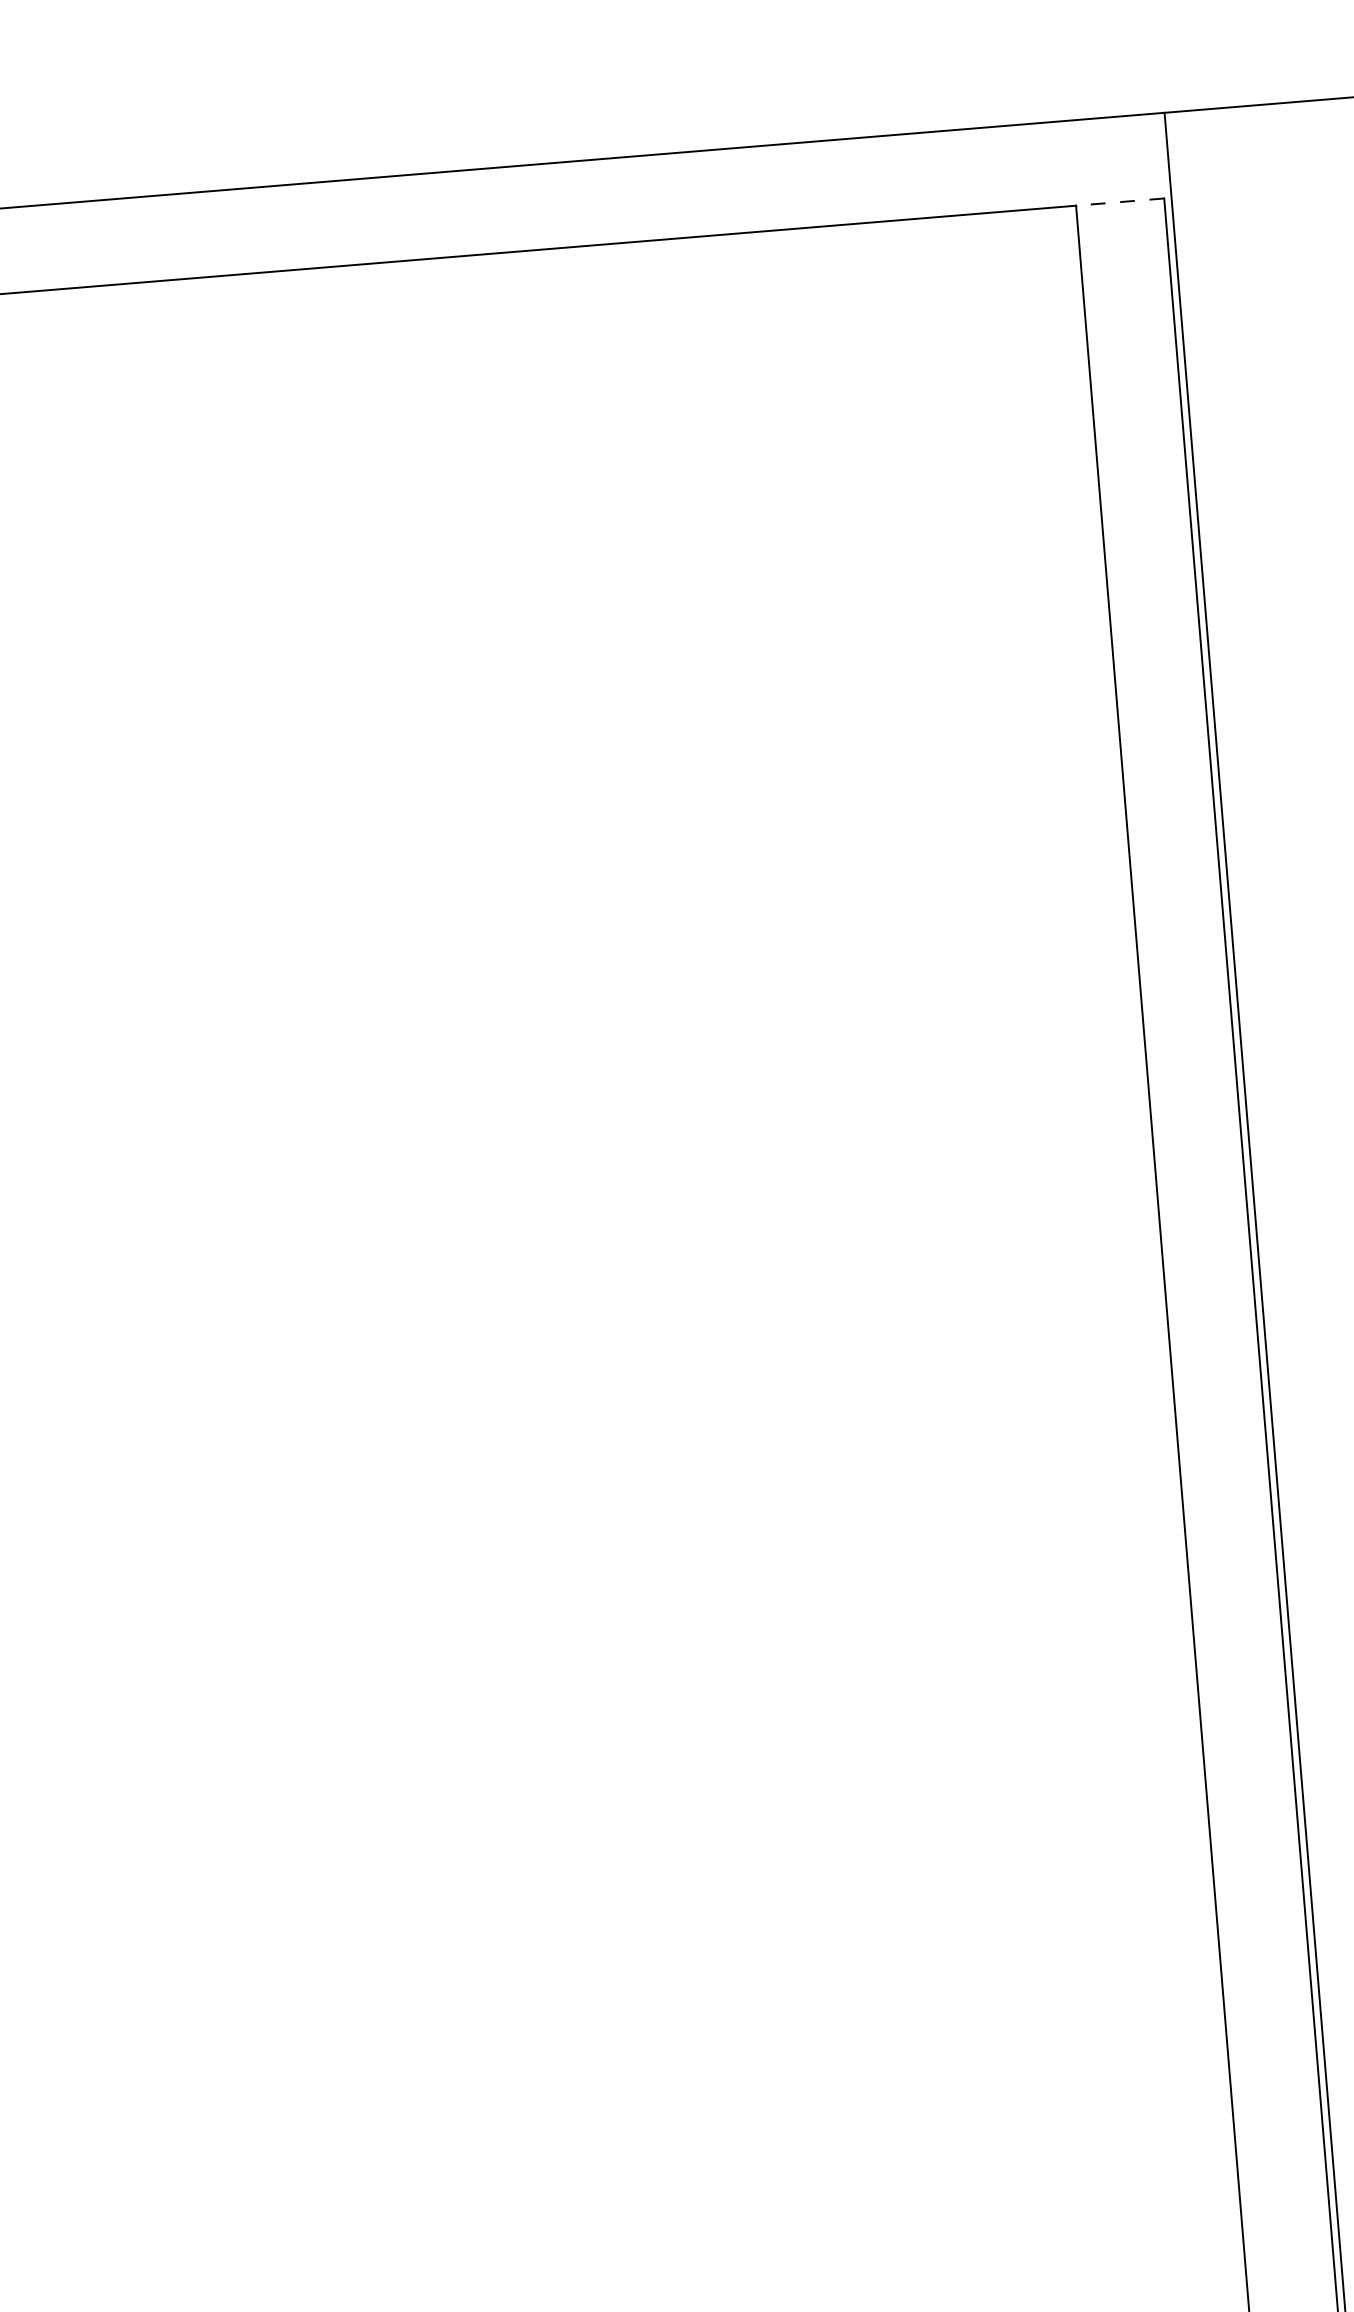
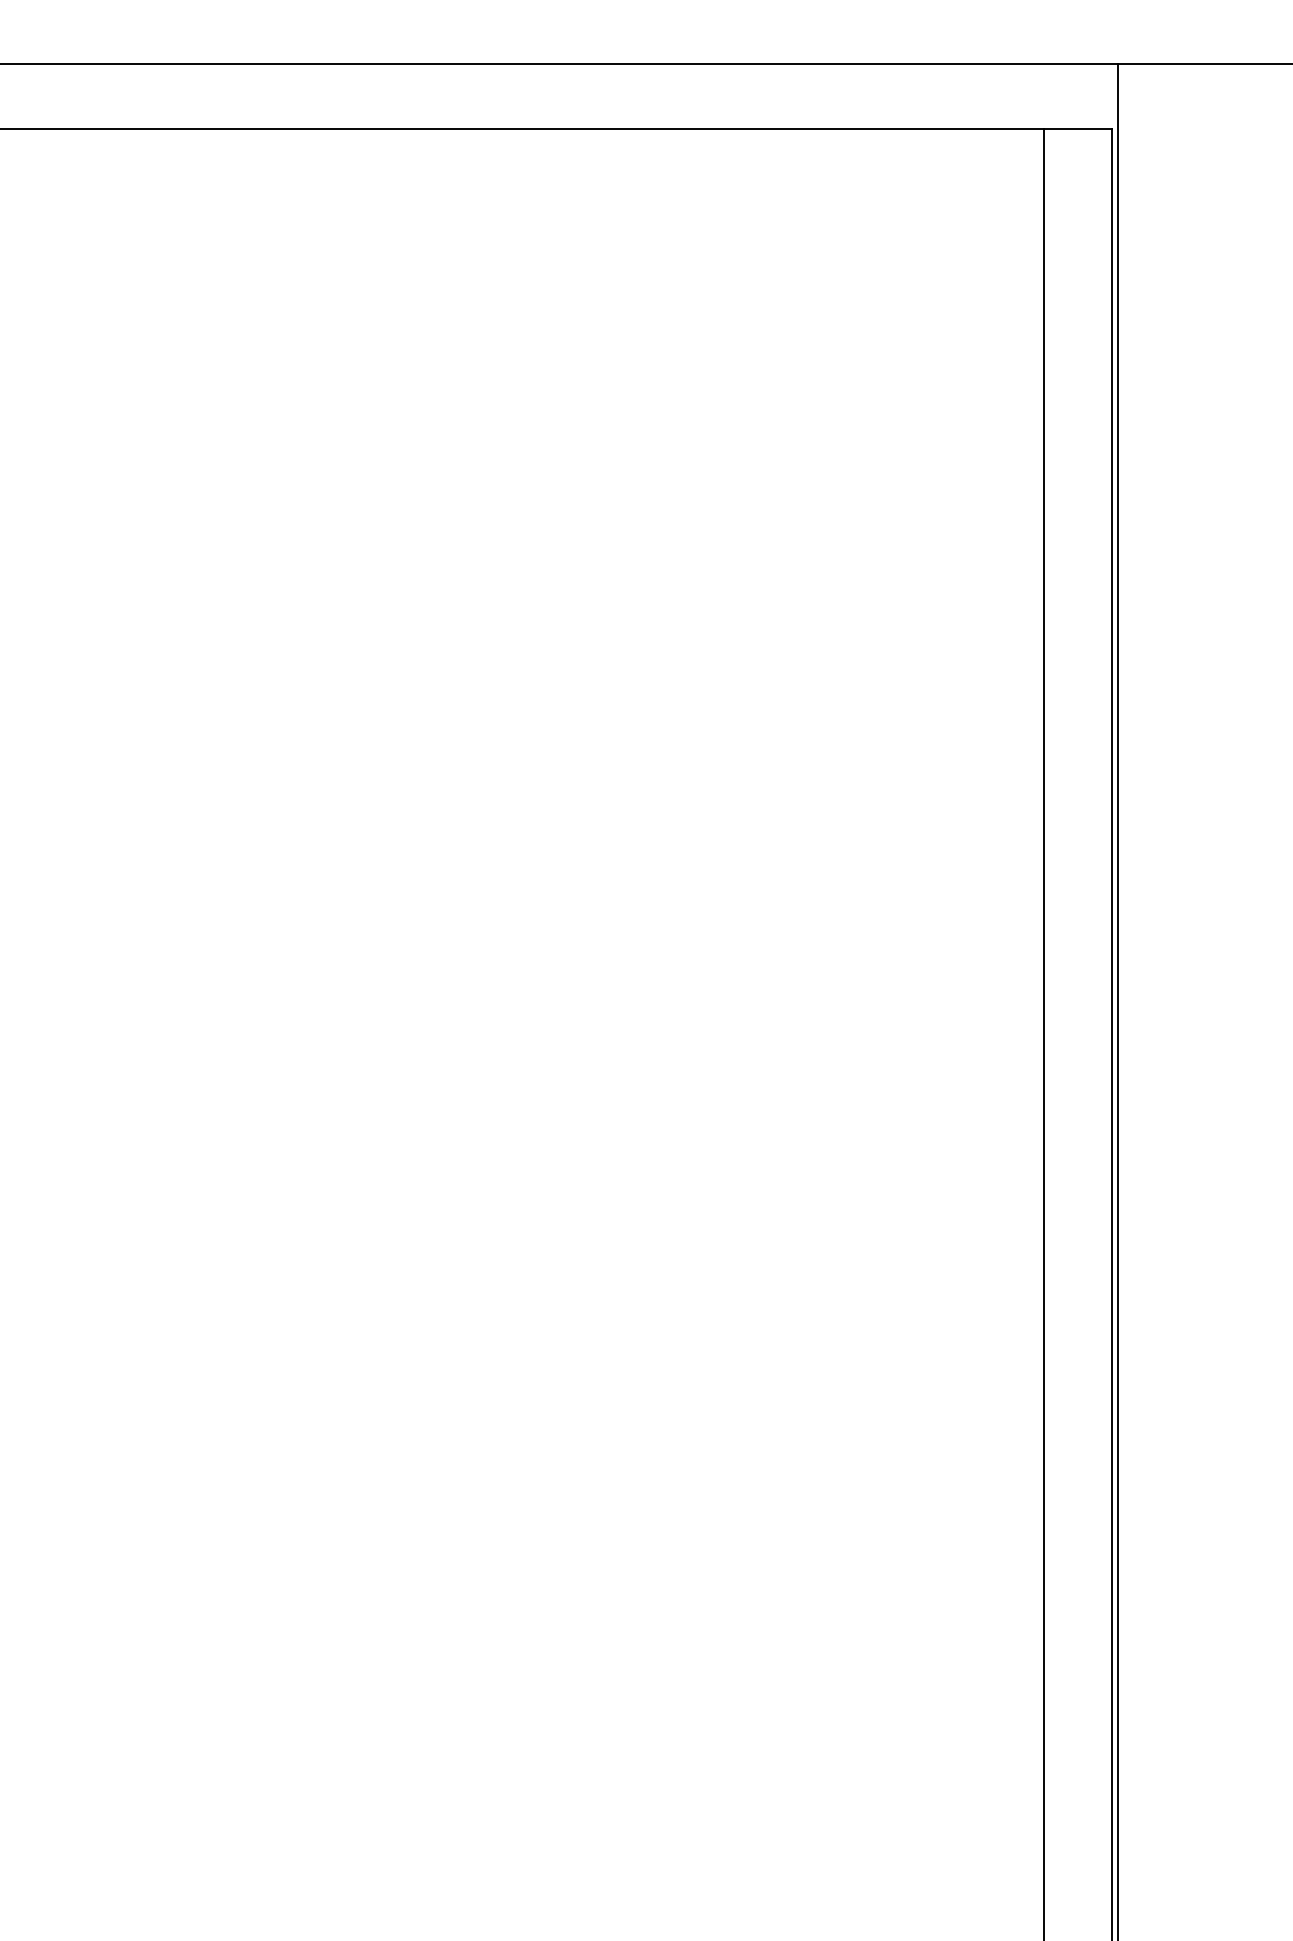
line: (1119, 202) -> (1077, 129), dashed -> solid

